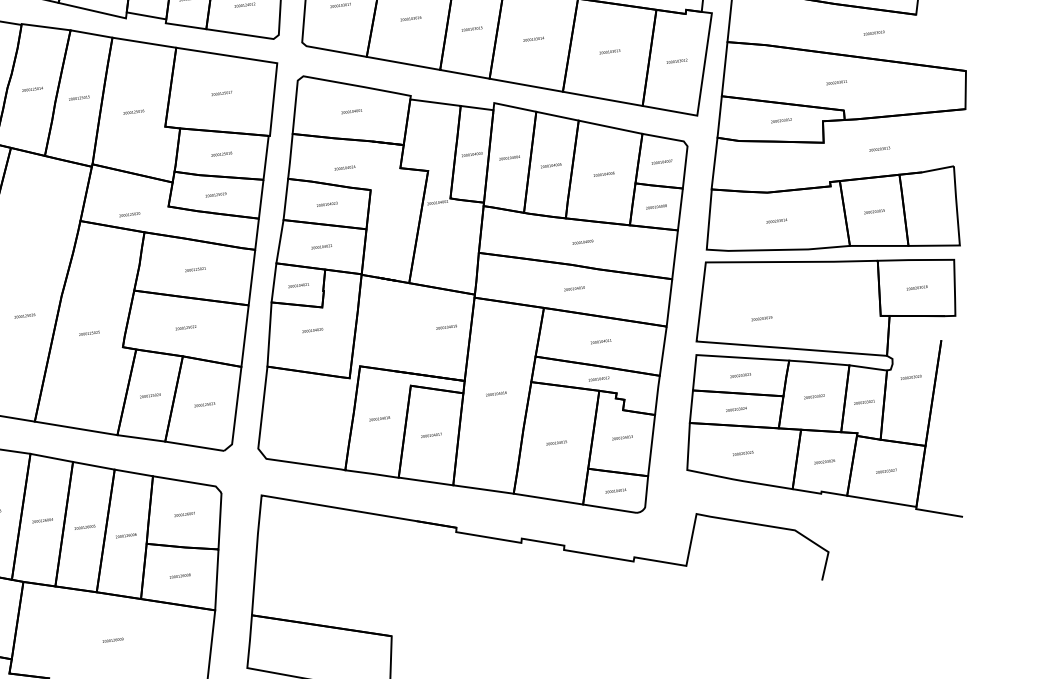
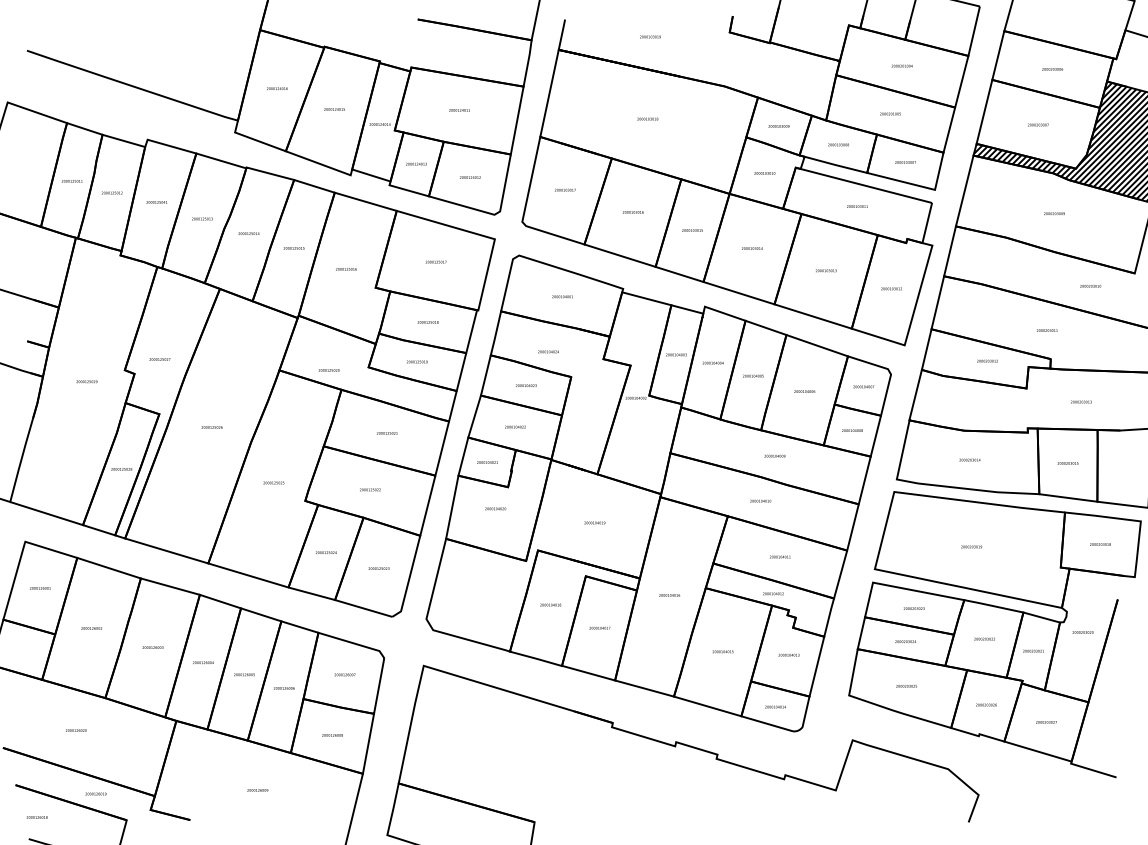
text: (24, 316) -> (211, 427), moved
text: (761, 318) -> (971, 546), moved
text: (446, 326) -> (594, 522), moved

